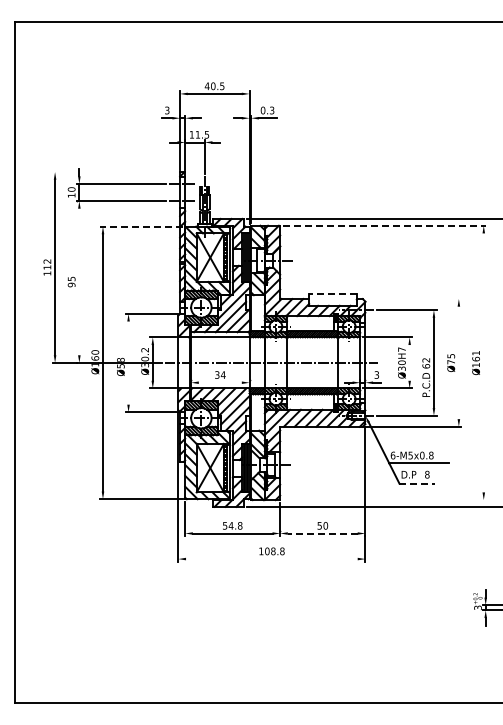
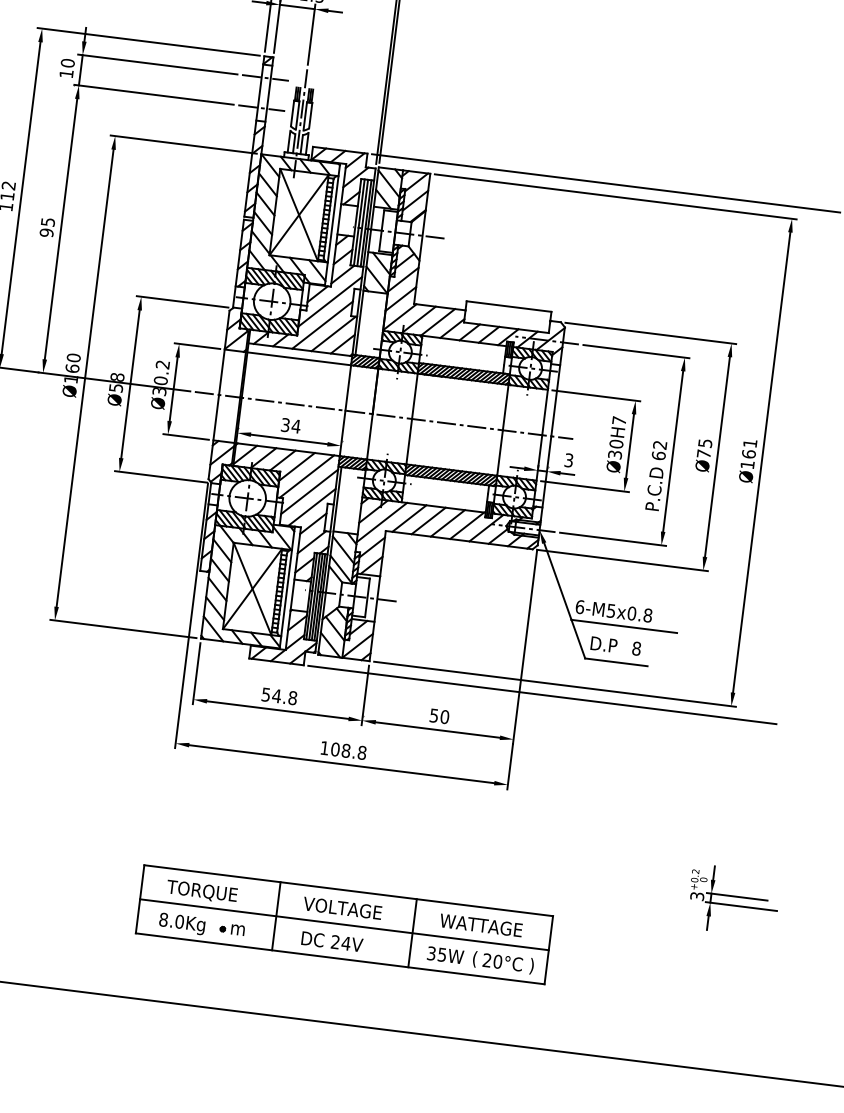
line: (114, 172) -> (147, 42), added
line: (384, 225) -> (615, 196), dashed -> solid
line: (141, 226) -> (183, 144), dashed -> solid
line: (79, 281) -> (61, 228), added
line: (333, 293) -> (510, 305), dashed -> solid
line: (413, 299) -> (650, 334), added
line: (128, 362) -> (130, 383), added
line: (409, 362) -> (629, 445), added
line: (458, 362) -> (716, 456), added
line: (483, 362) -> (761, 461), added
line: (219, 382) -> (287, 438), added
line: (417, 483) -> (617, 662), dashed -> solid
line: (384, 500) -> (554, 685), added
line: (322, 533) -> (437, 729), dashed -> solid
line: (271, 559) -> (341, 764), added
part: (283, 647) -> (342, 923), added

